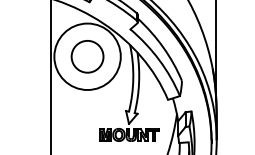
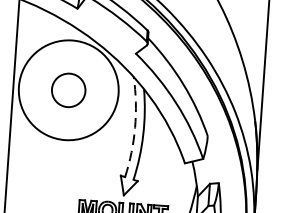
circle: (87, 56) -> (68, 89), size x0.7
arc: (133, 78) -> (135, 127), solid -> dashed

